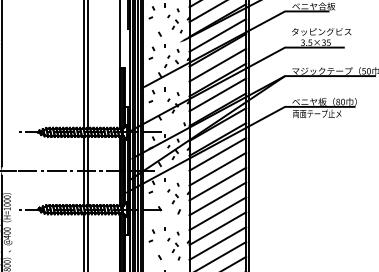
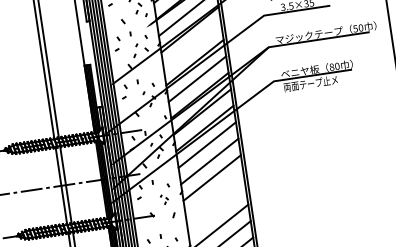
line: (217, 64) -> (192, 45), removed
part: (172, 196) -> (164, 199), size x0.6
line: (217, 198) -> (214, 194), removed
line: (217, 213) -> (216, 210), removed

